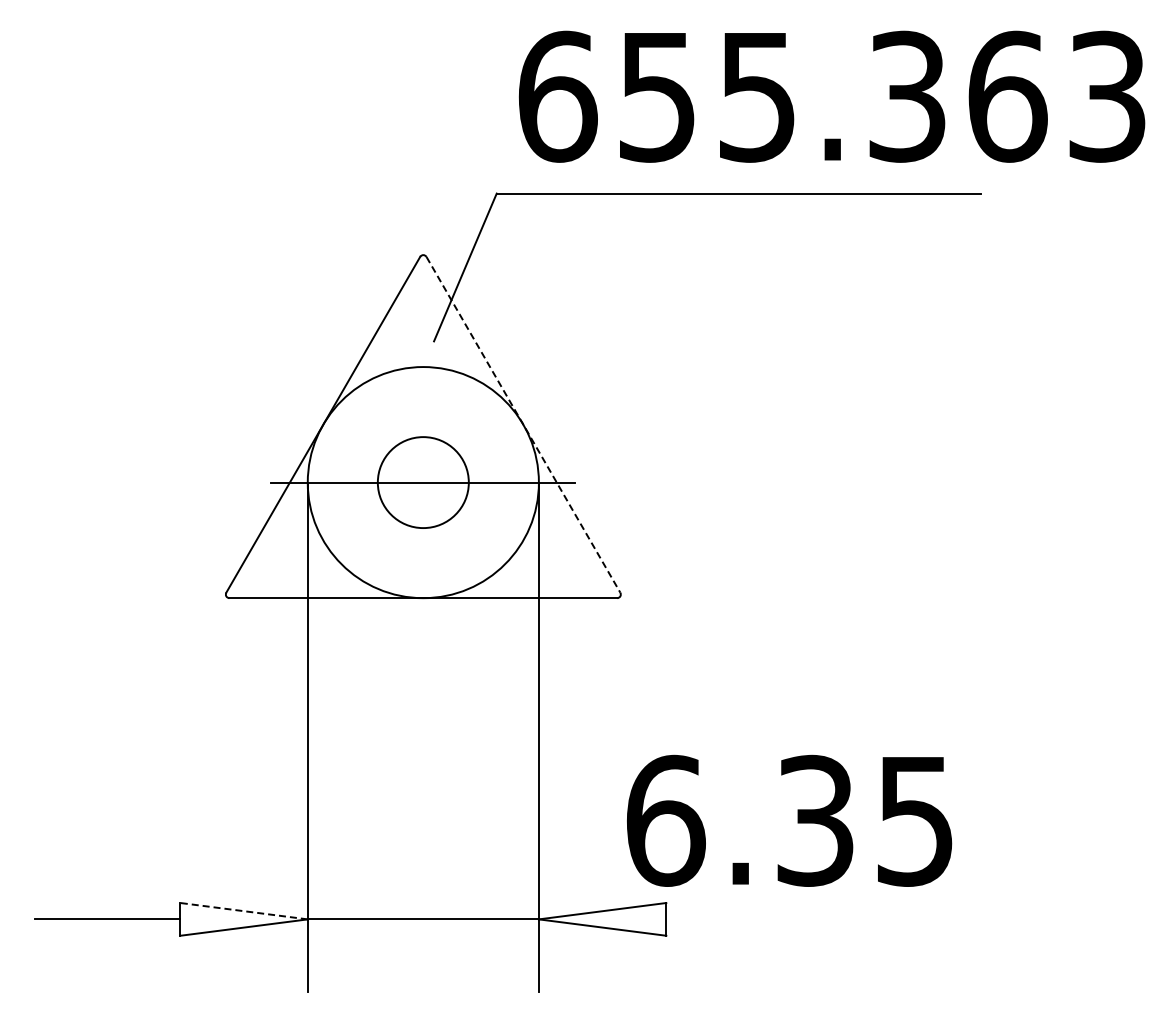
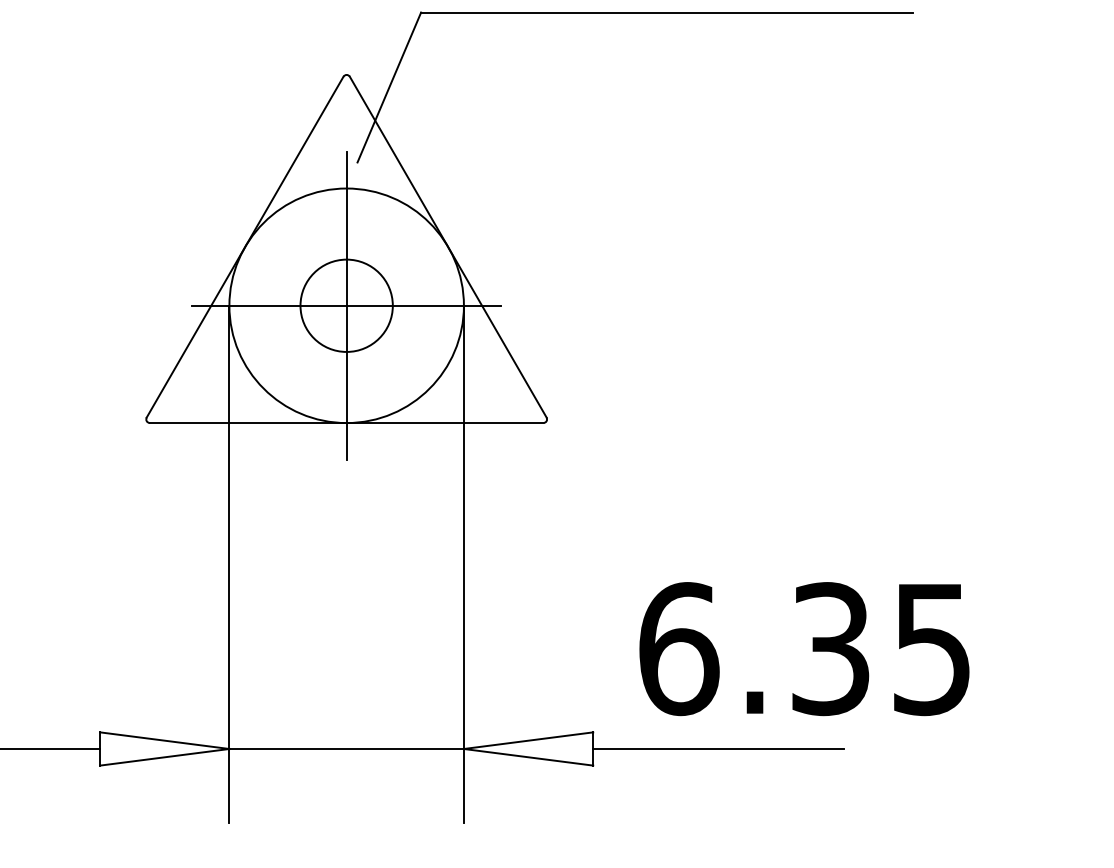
line: (523, 424) -> (448, 246), dashed -> solid
line: (423, 482) -> (346, 305), added
text: (789, 820) -> (804, 648), moved
line: (243, 911) -> (164, 740), dashed -> solid
line: (789, 919) -> (718, 749), added

